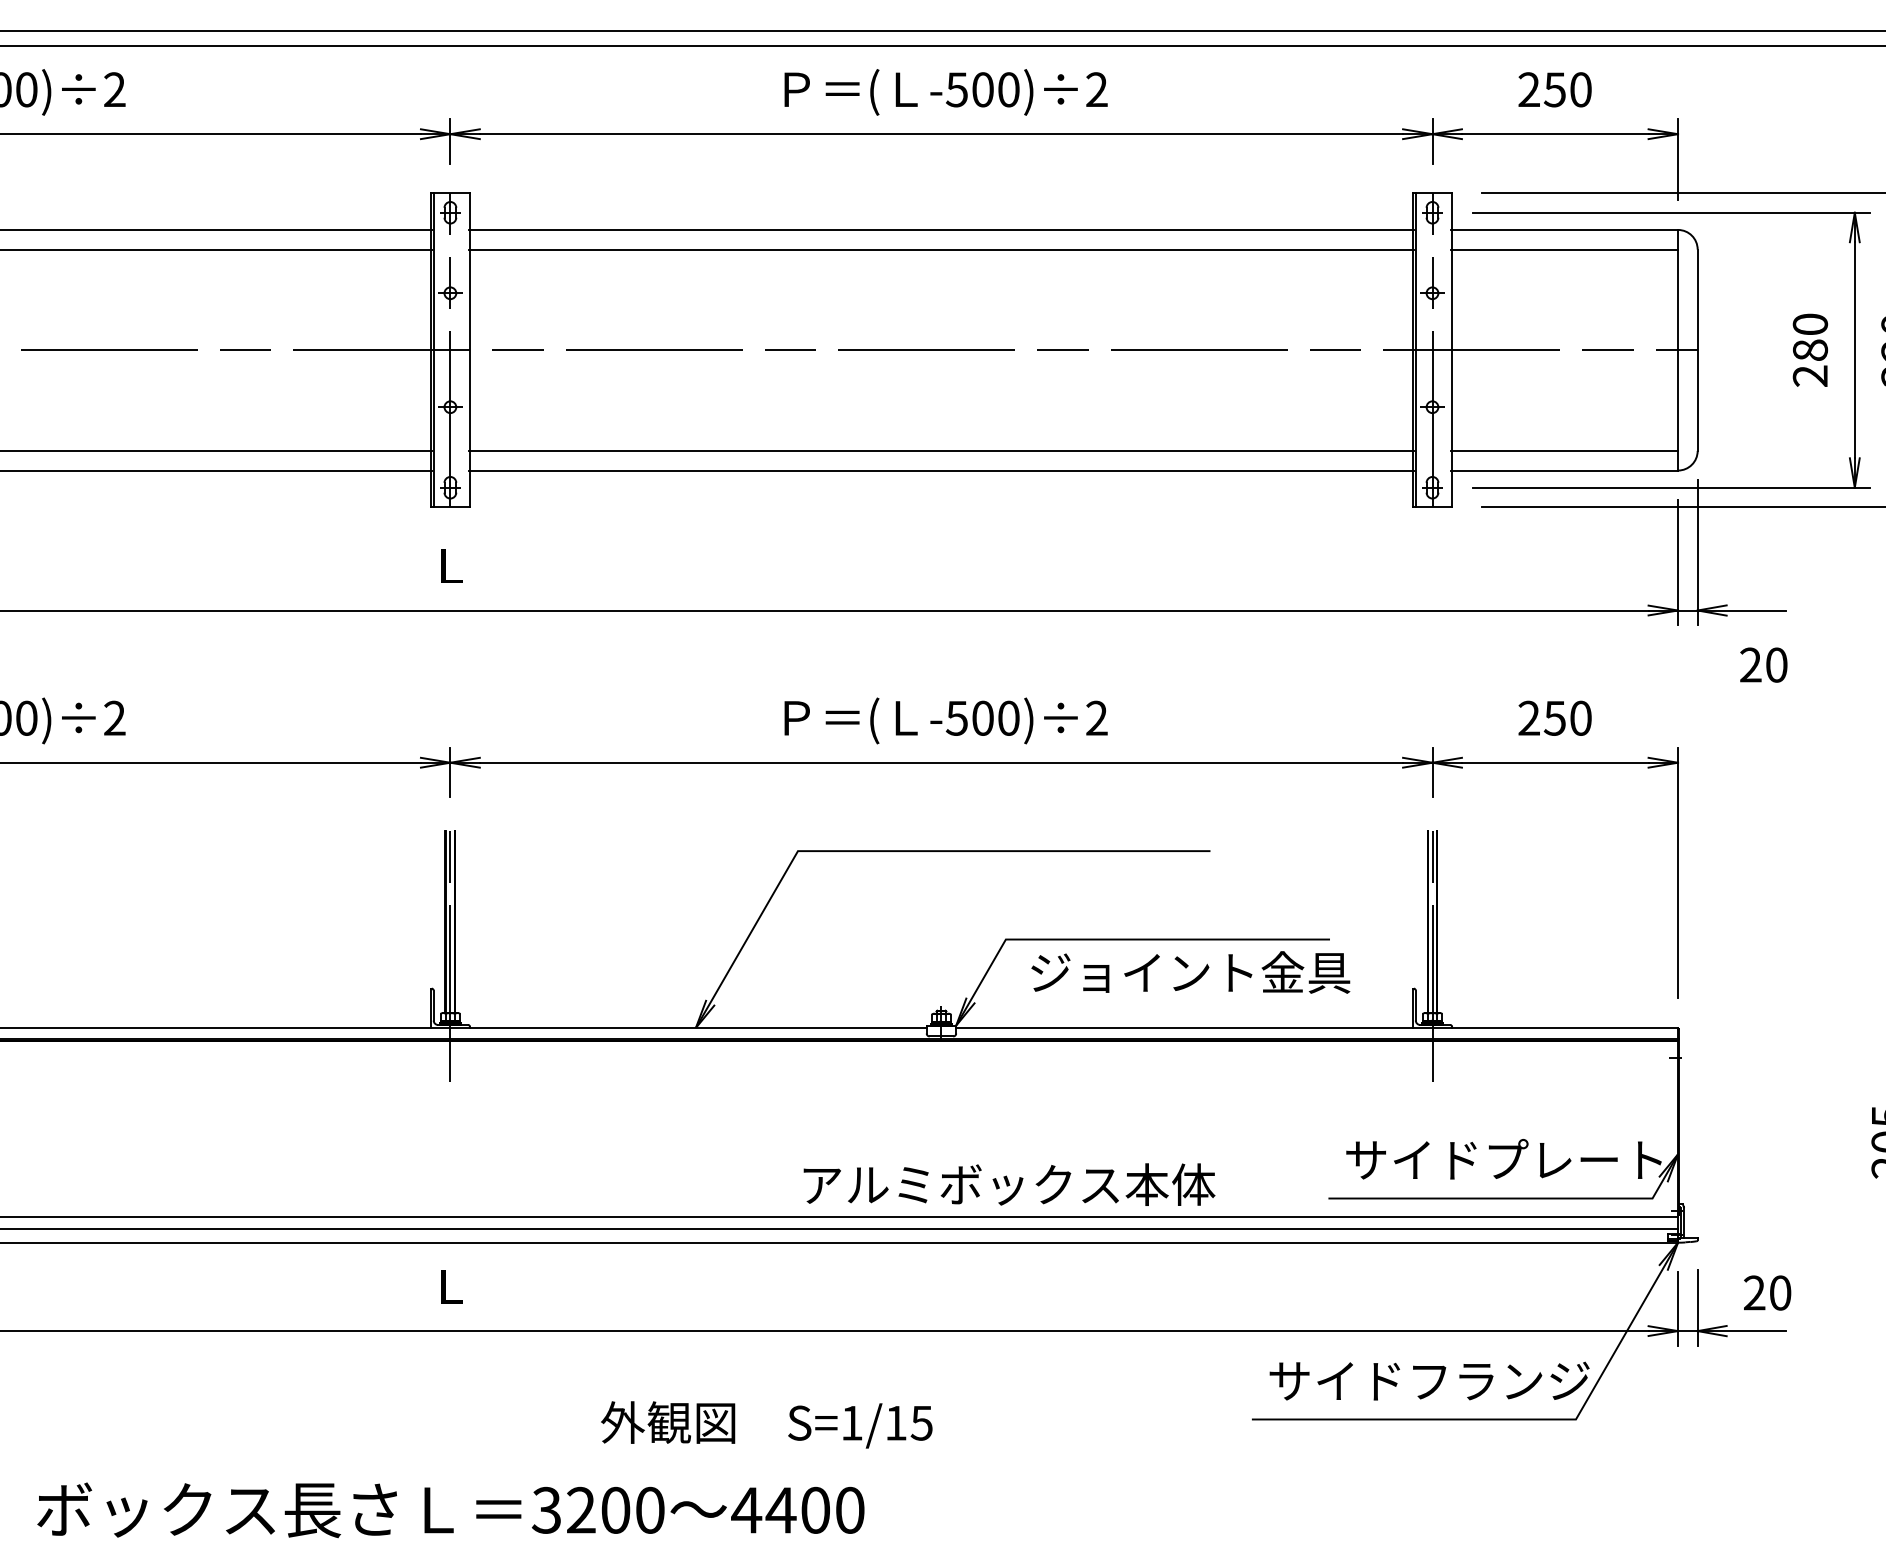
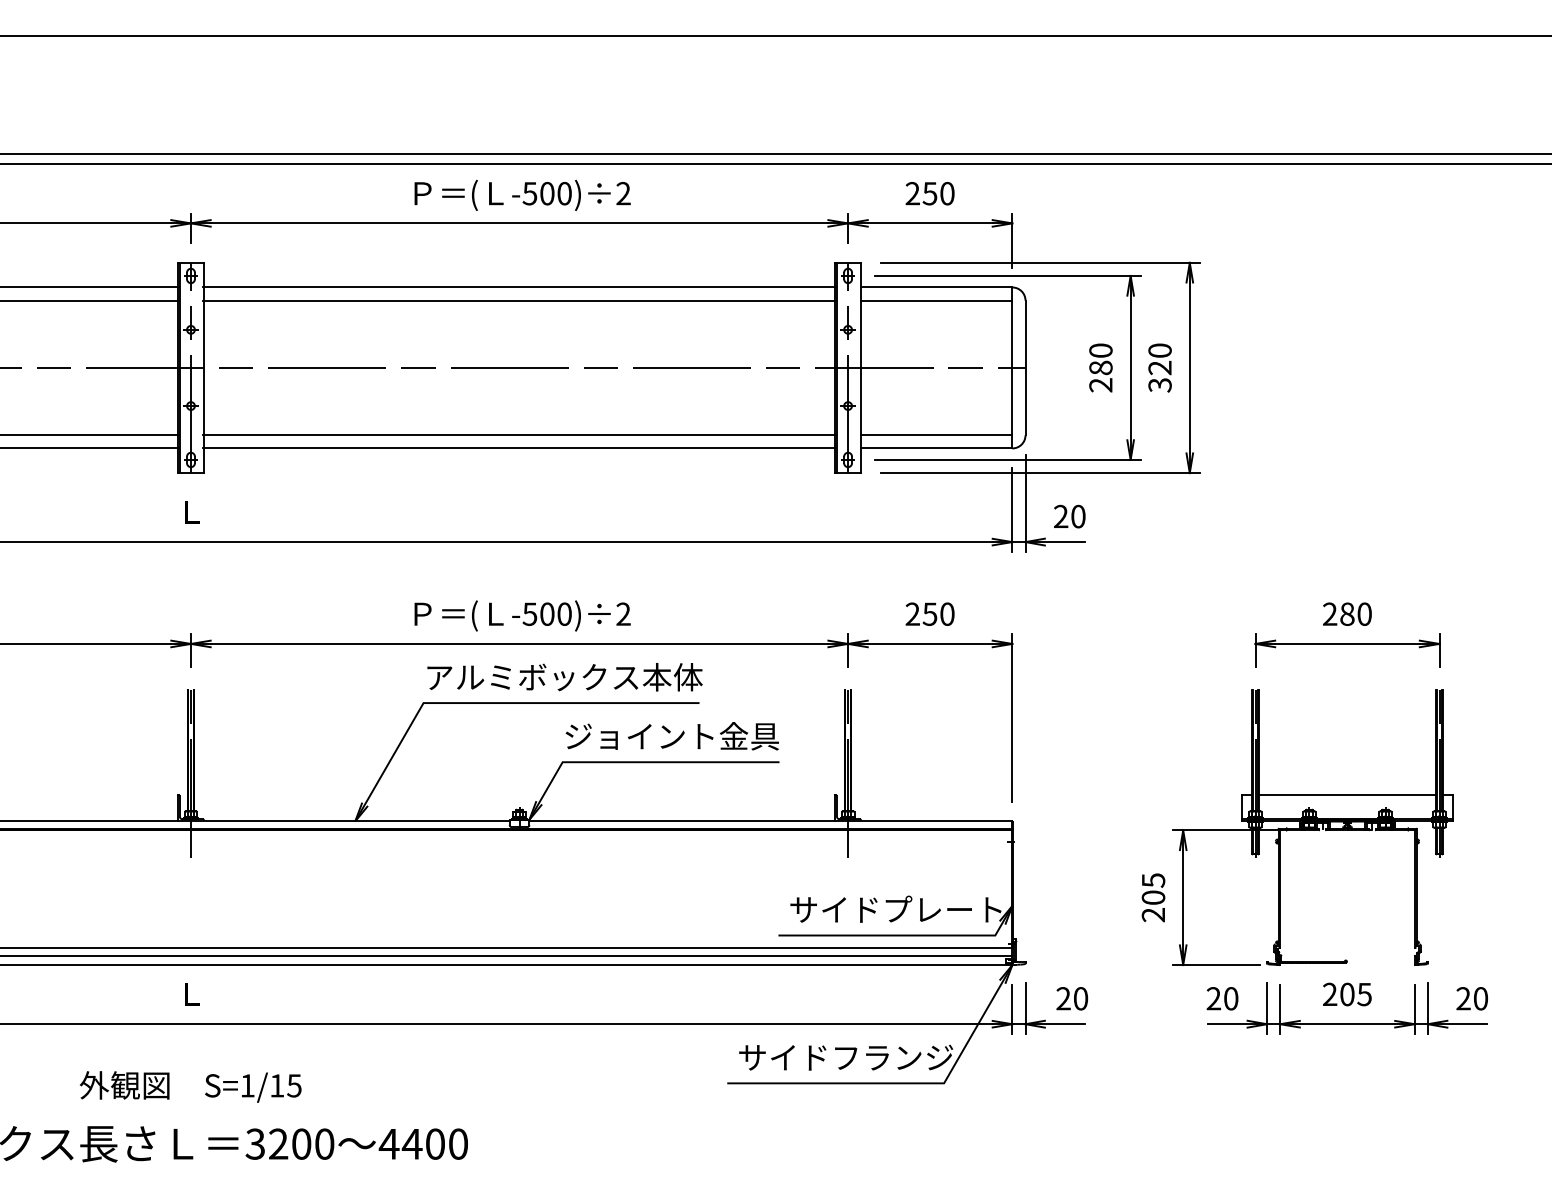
text: (1763, 664) -> (1069, 516), moved
text: (1189, 972) -> (671, 736), moved
text: (1008, 1185) -> (564, 677), moved
text: (766, 1424) -> (190, 1086), moved

